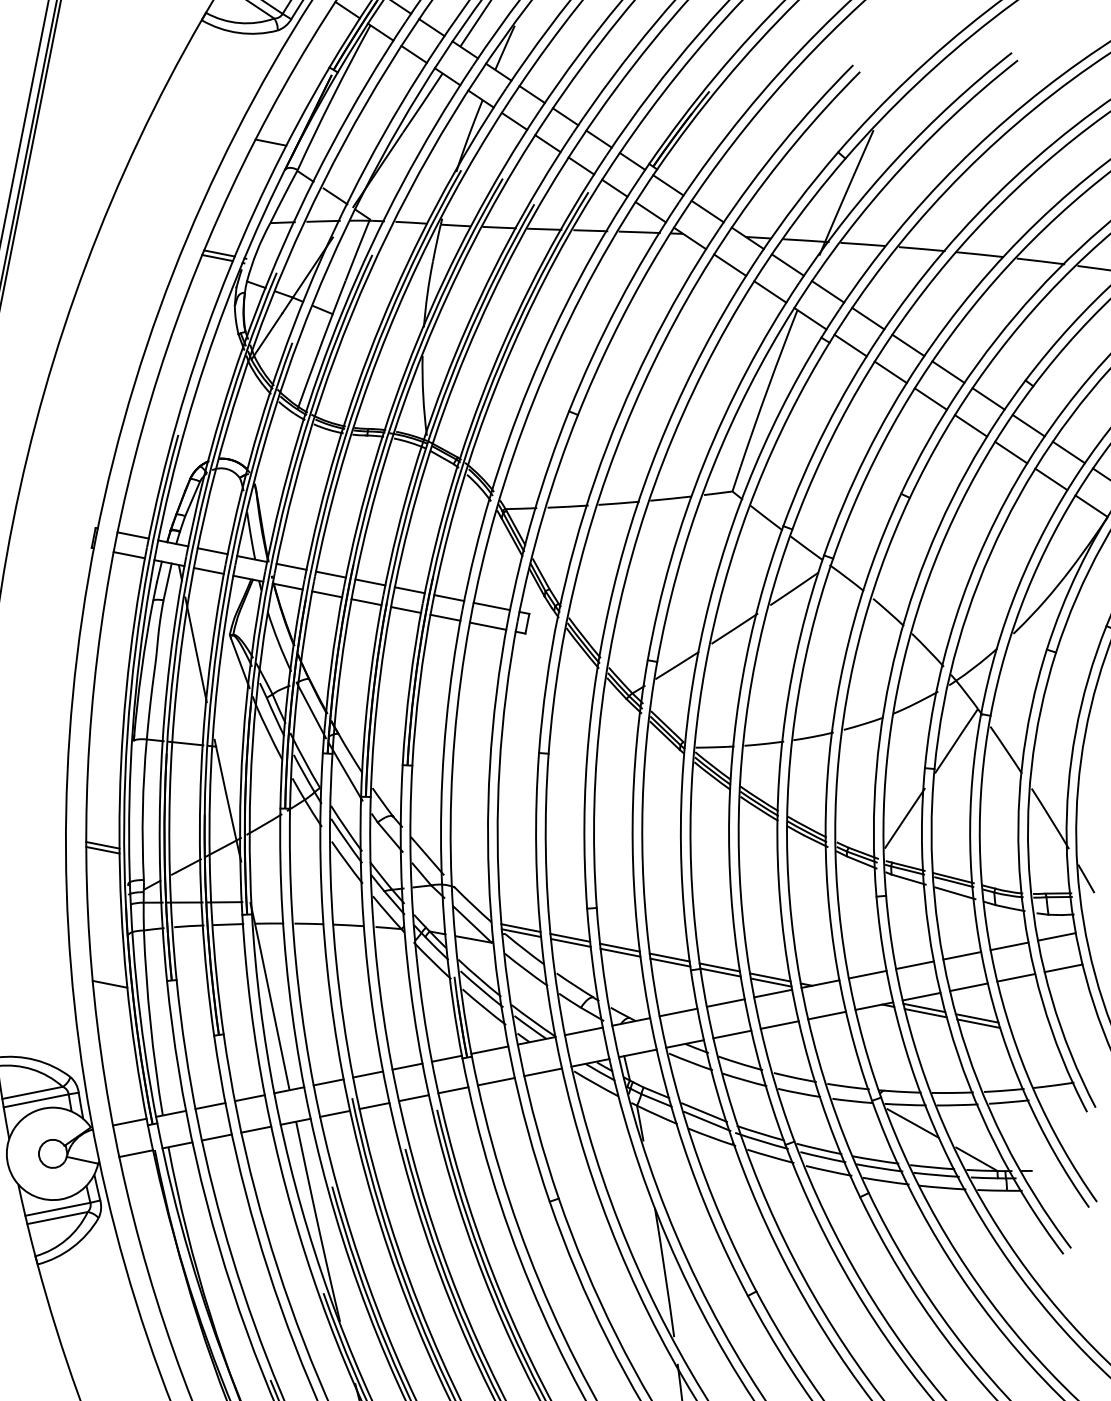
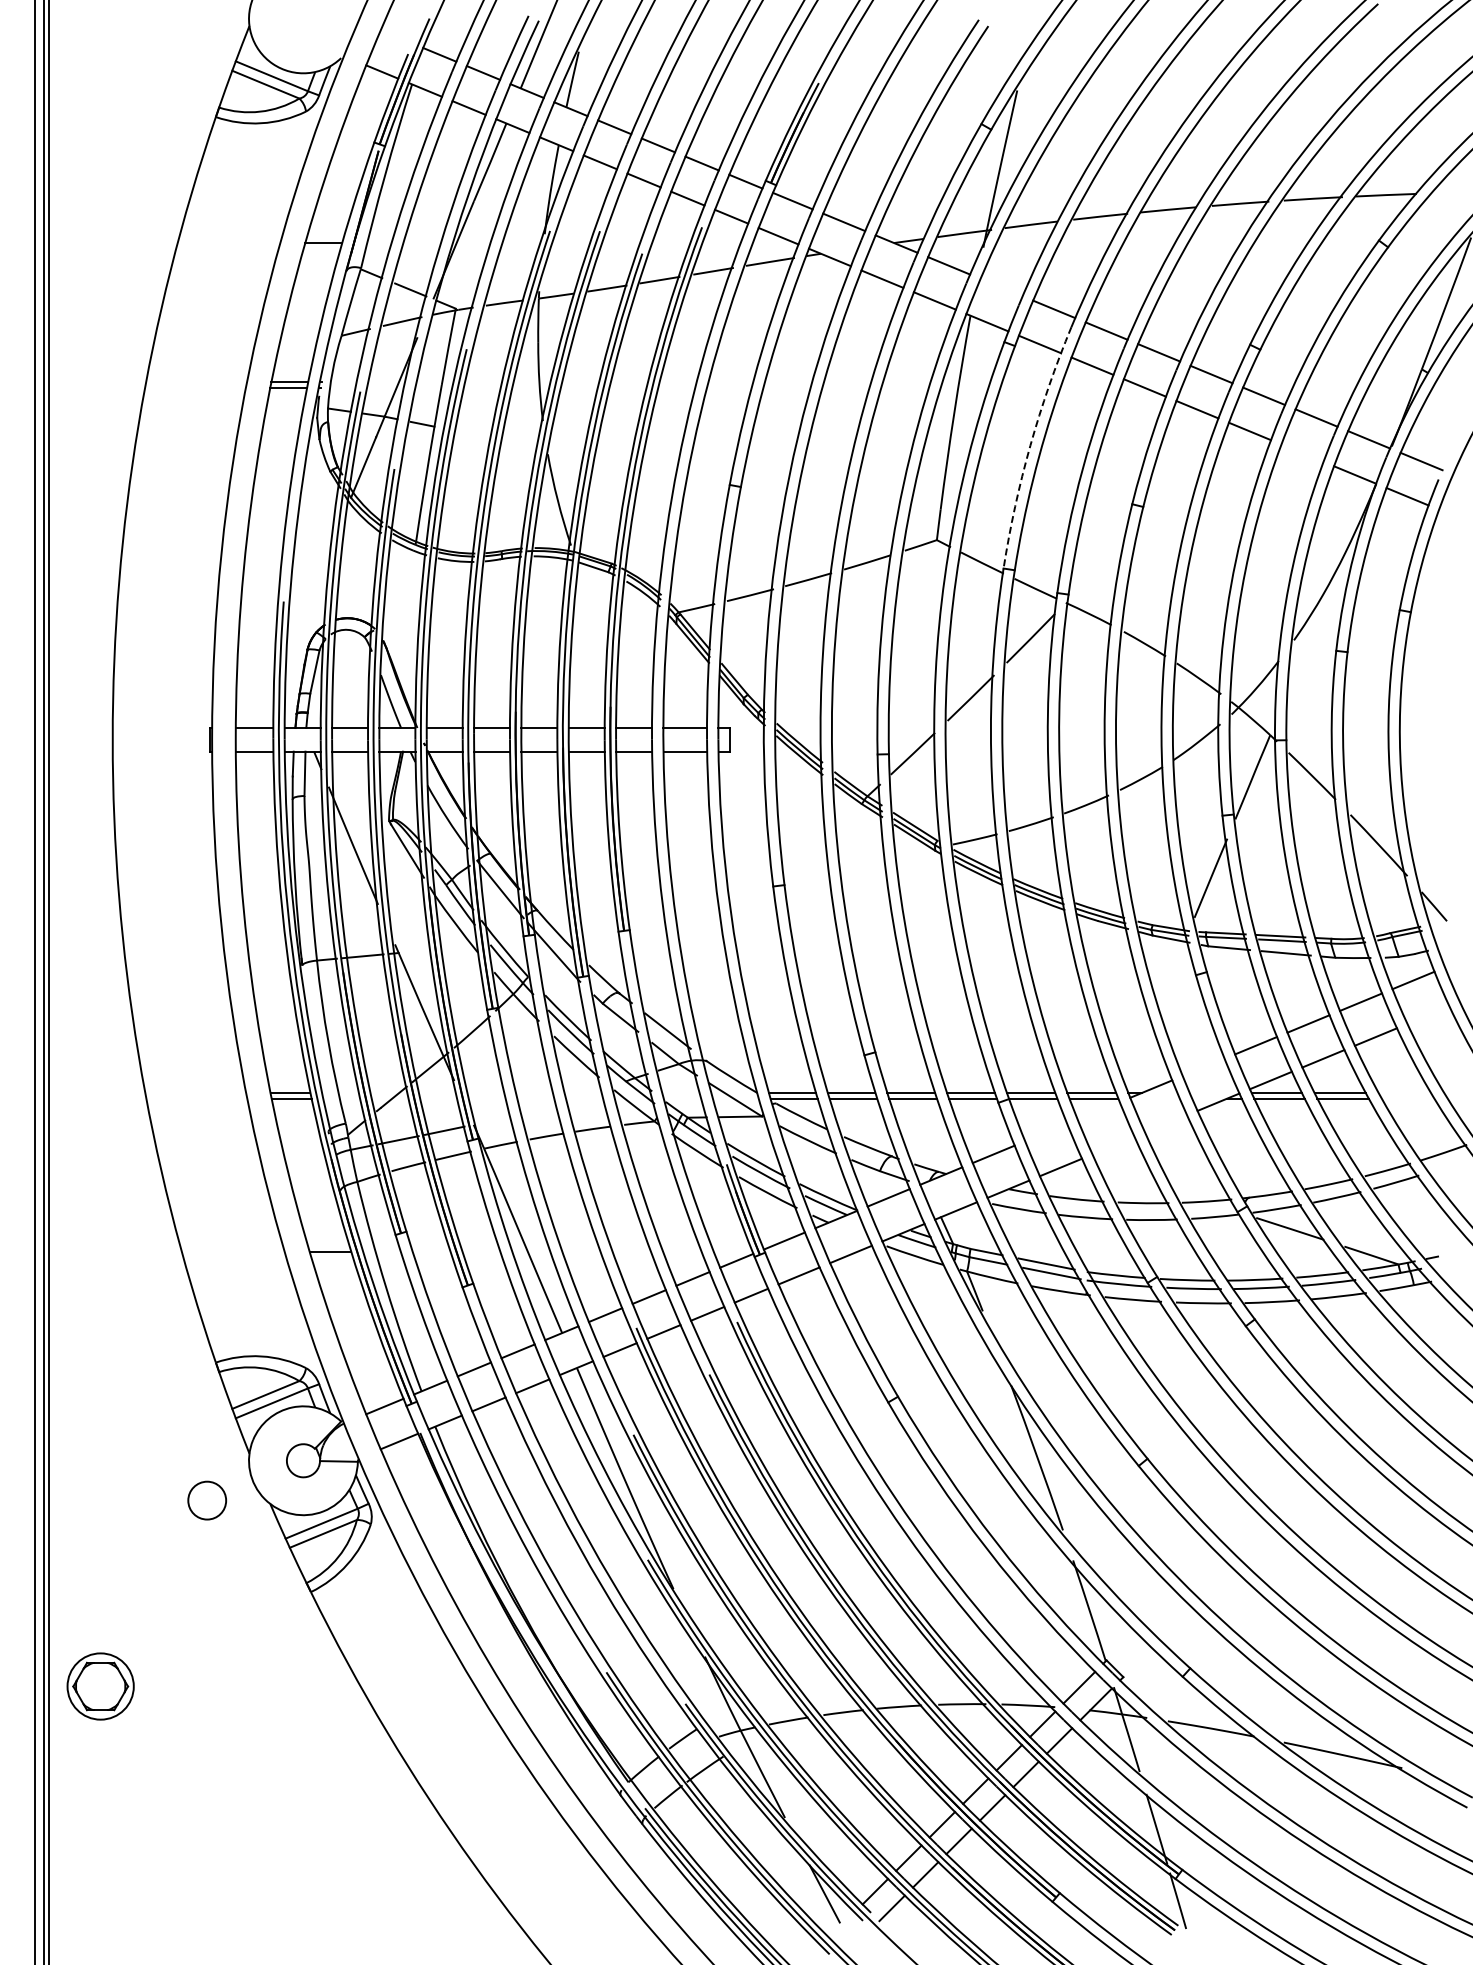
line: (827, 291) -> (1001, 287), removed
arc: (826, 428) -> (1030, 445), solid -> dashed
line: (1051, 478) -> (1302, 452), removed
line: (1063, 967) -> (1428, 1014), removed
line: (867, 974) -> (1203, 1067), removed
line: (773, 993) -> (1098, 1110), removed
line: (726, 1002) -> (1046, 1132), removed
line: (827, 1015) -> (1166, 1123), removed
line: (779, 1024) -> (1113, 1145), removed

